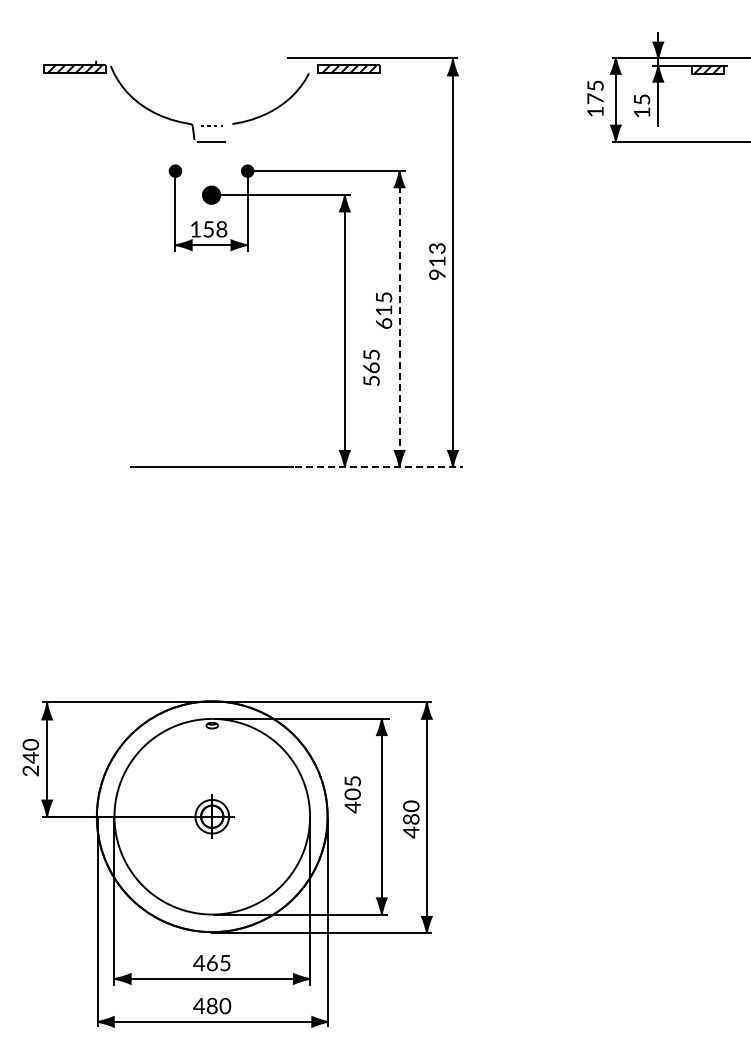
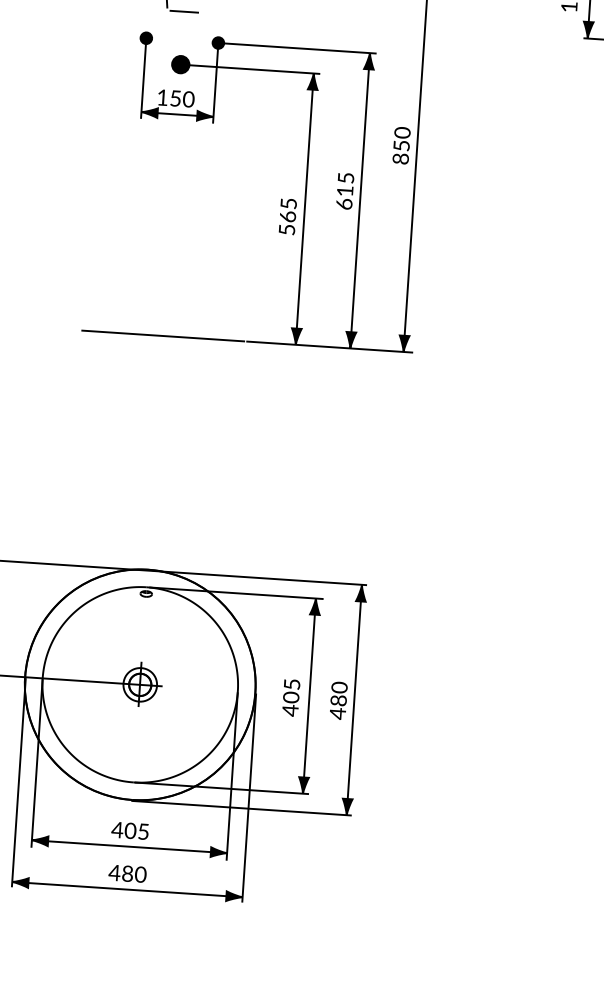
text: (221, 229) -> (188, 99), 158 -> 150
text: (437, 261) -> (401, 145), 913 -> 850
line: (399, 318) -> (360, 200), dashed -> solid
text: (371, 367) -> (287, 216), moved
line: (378, 467) -> (329, 347), dashed -> solid
text: (352, 794) -> (290, 697), moved
text: (212, 962) -> (130, 830), 465 -> 405

